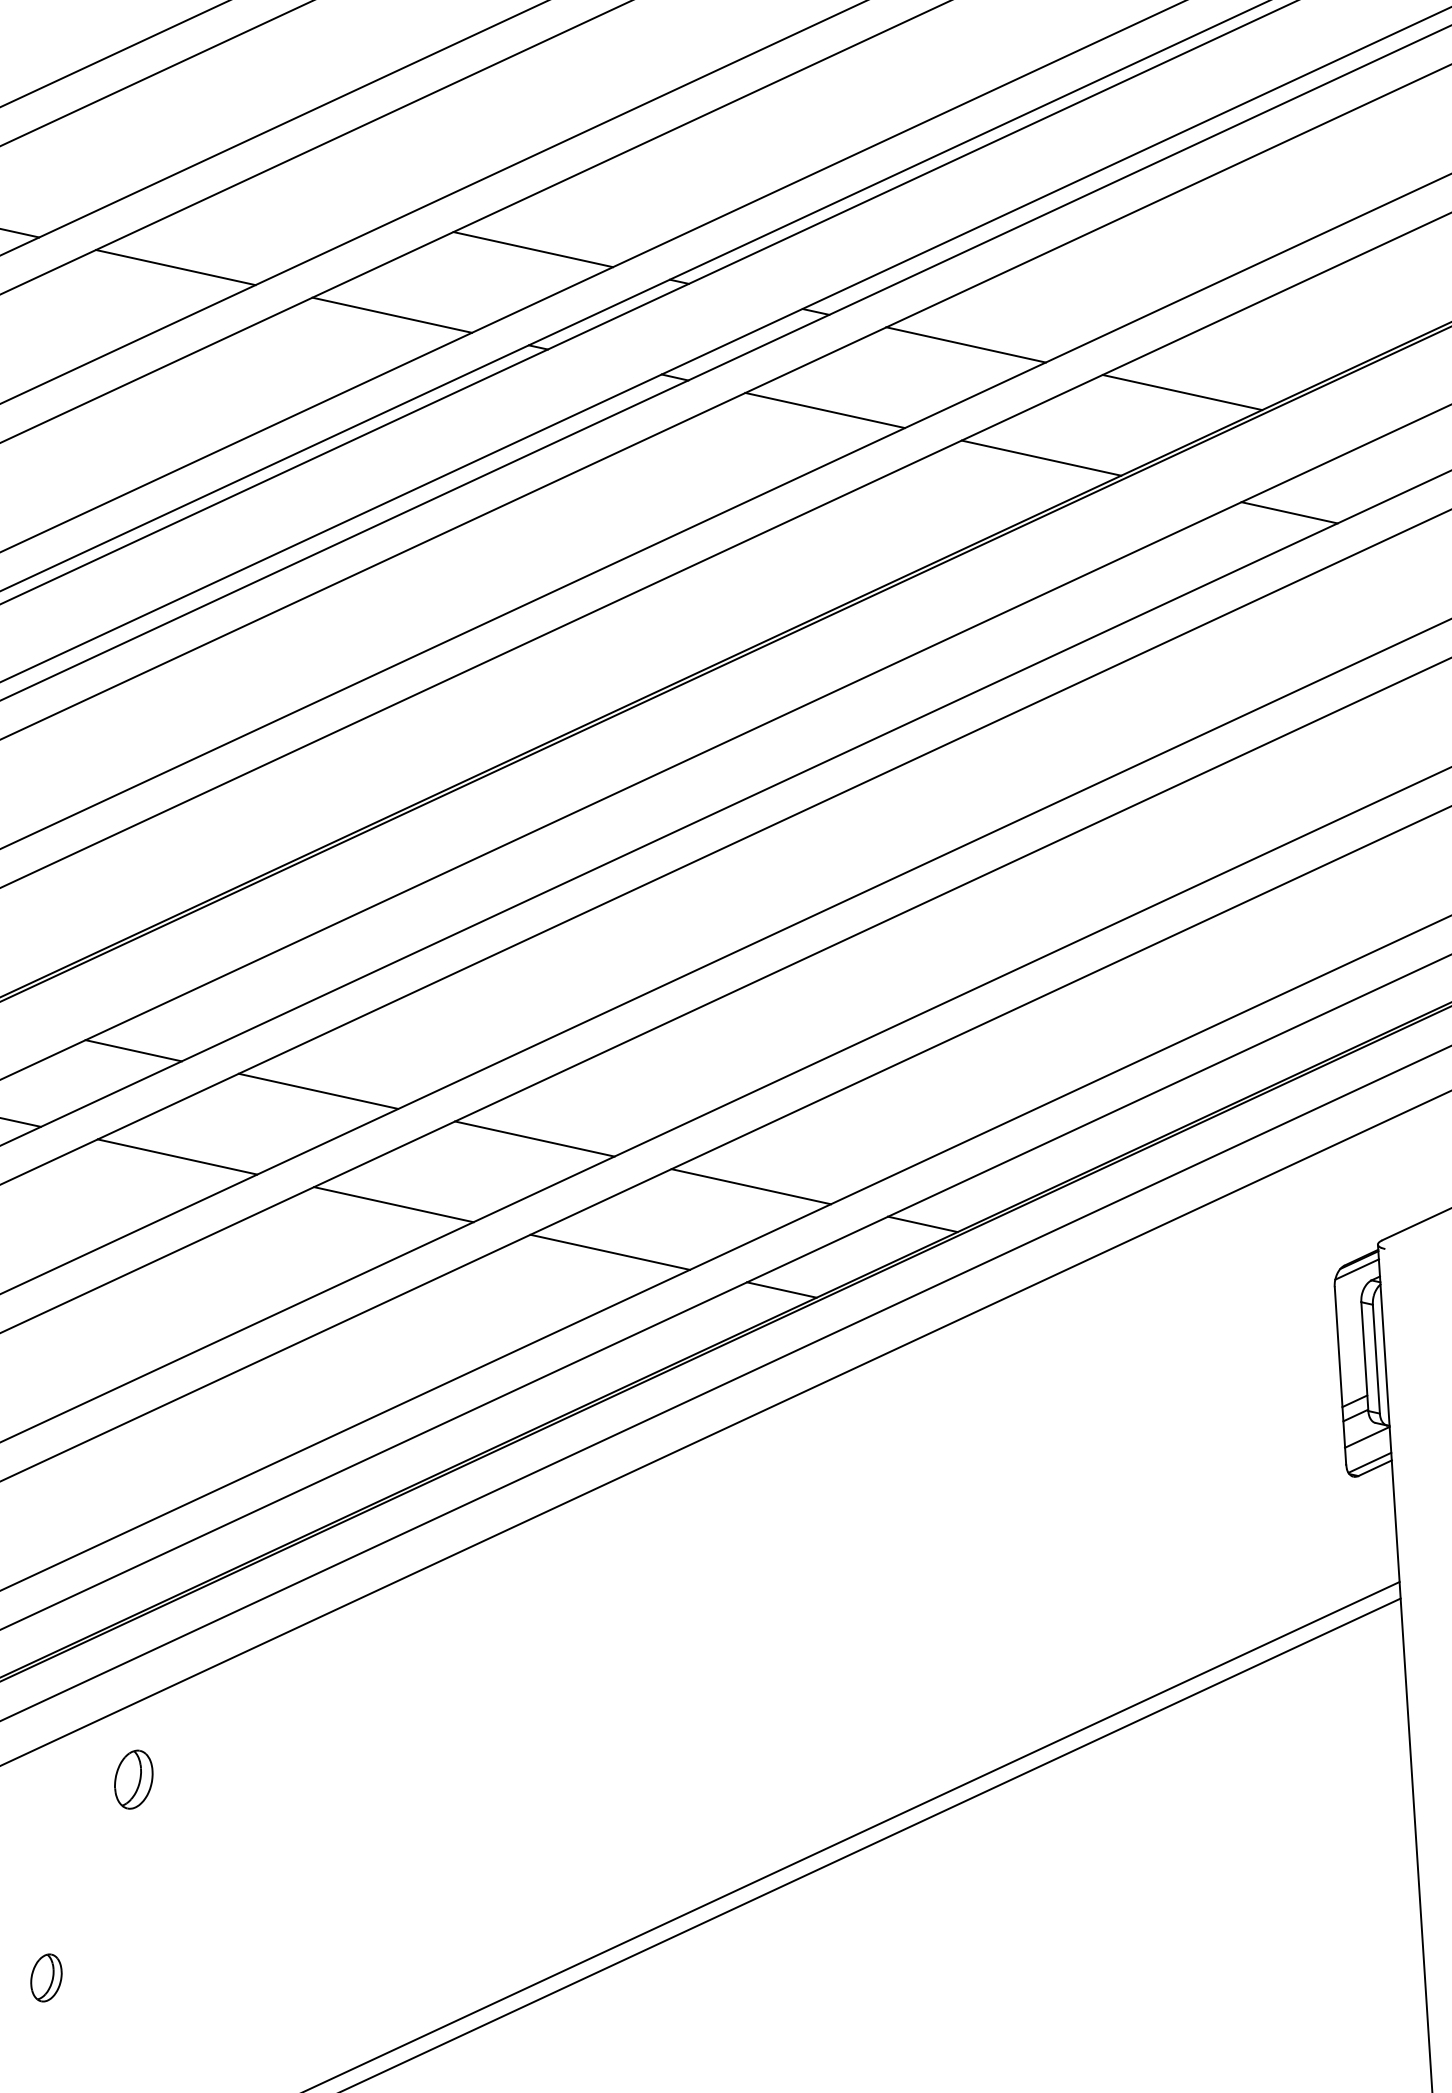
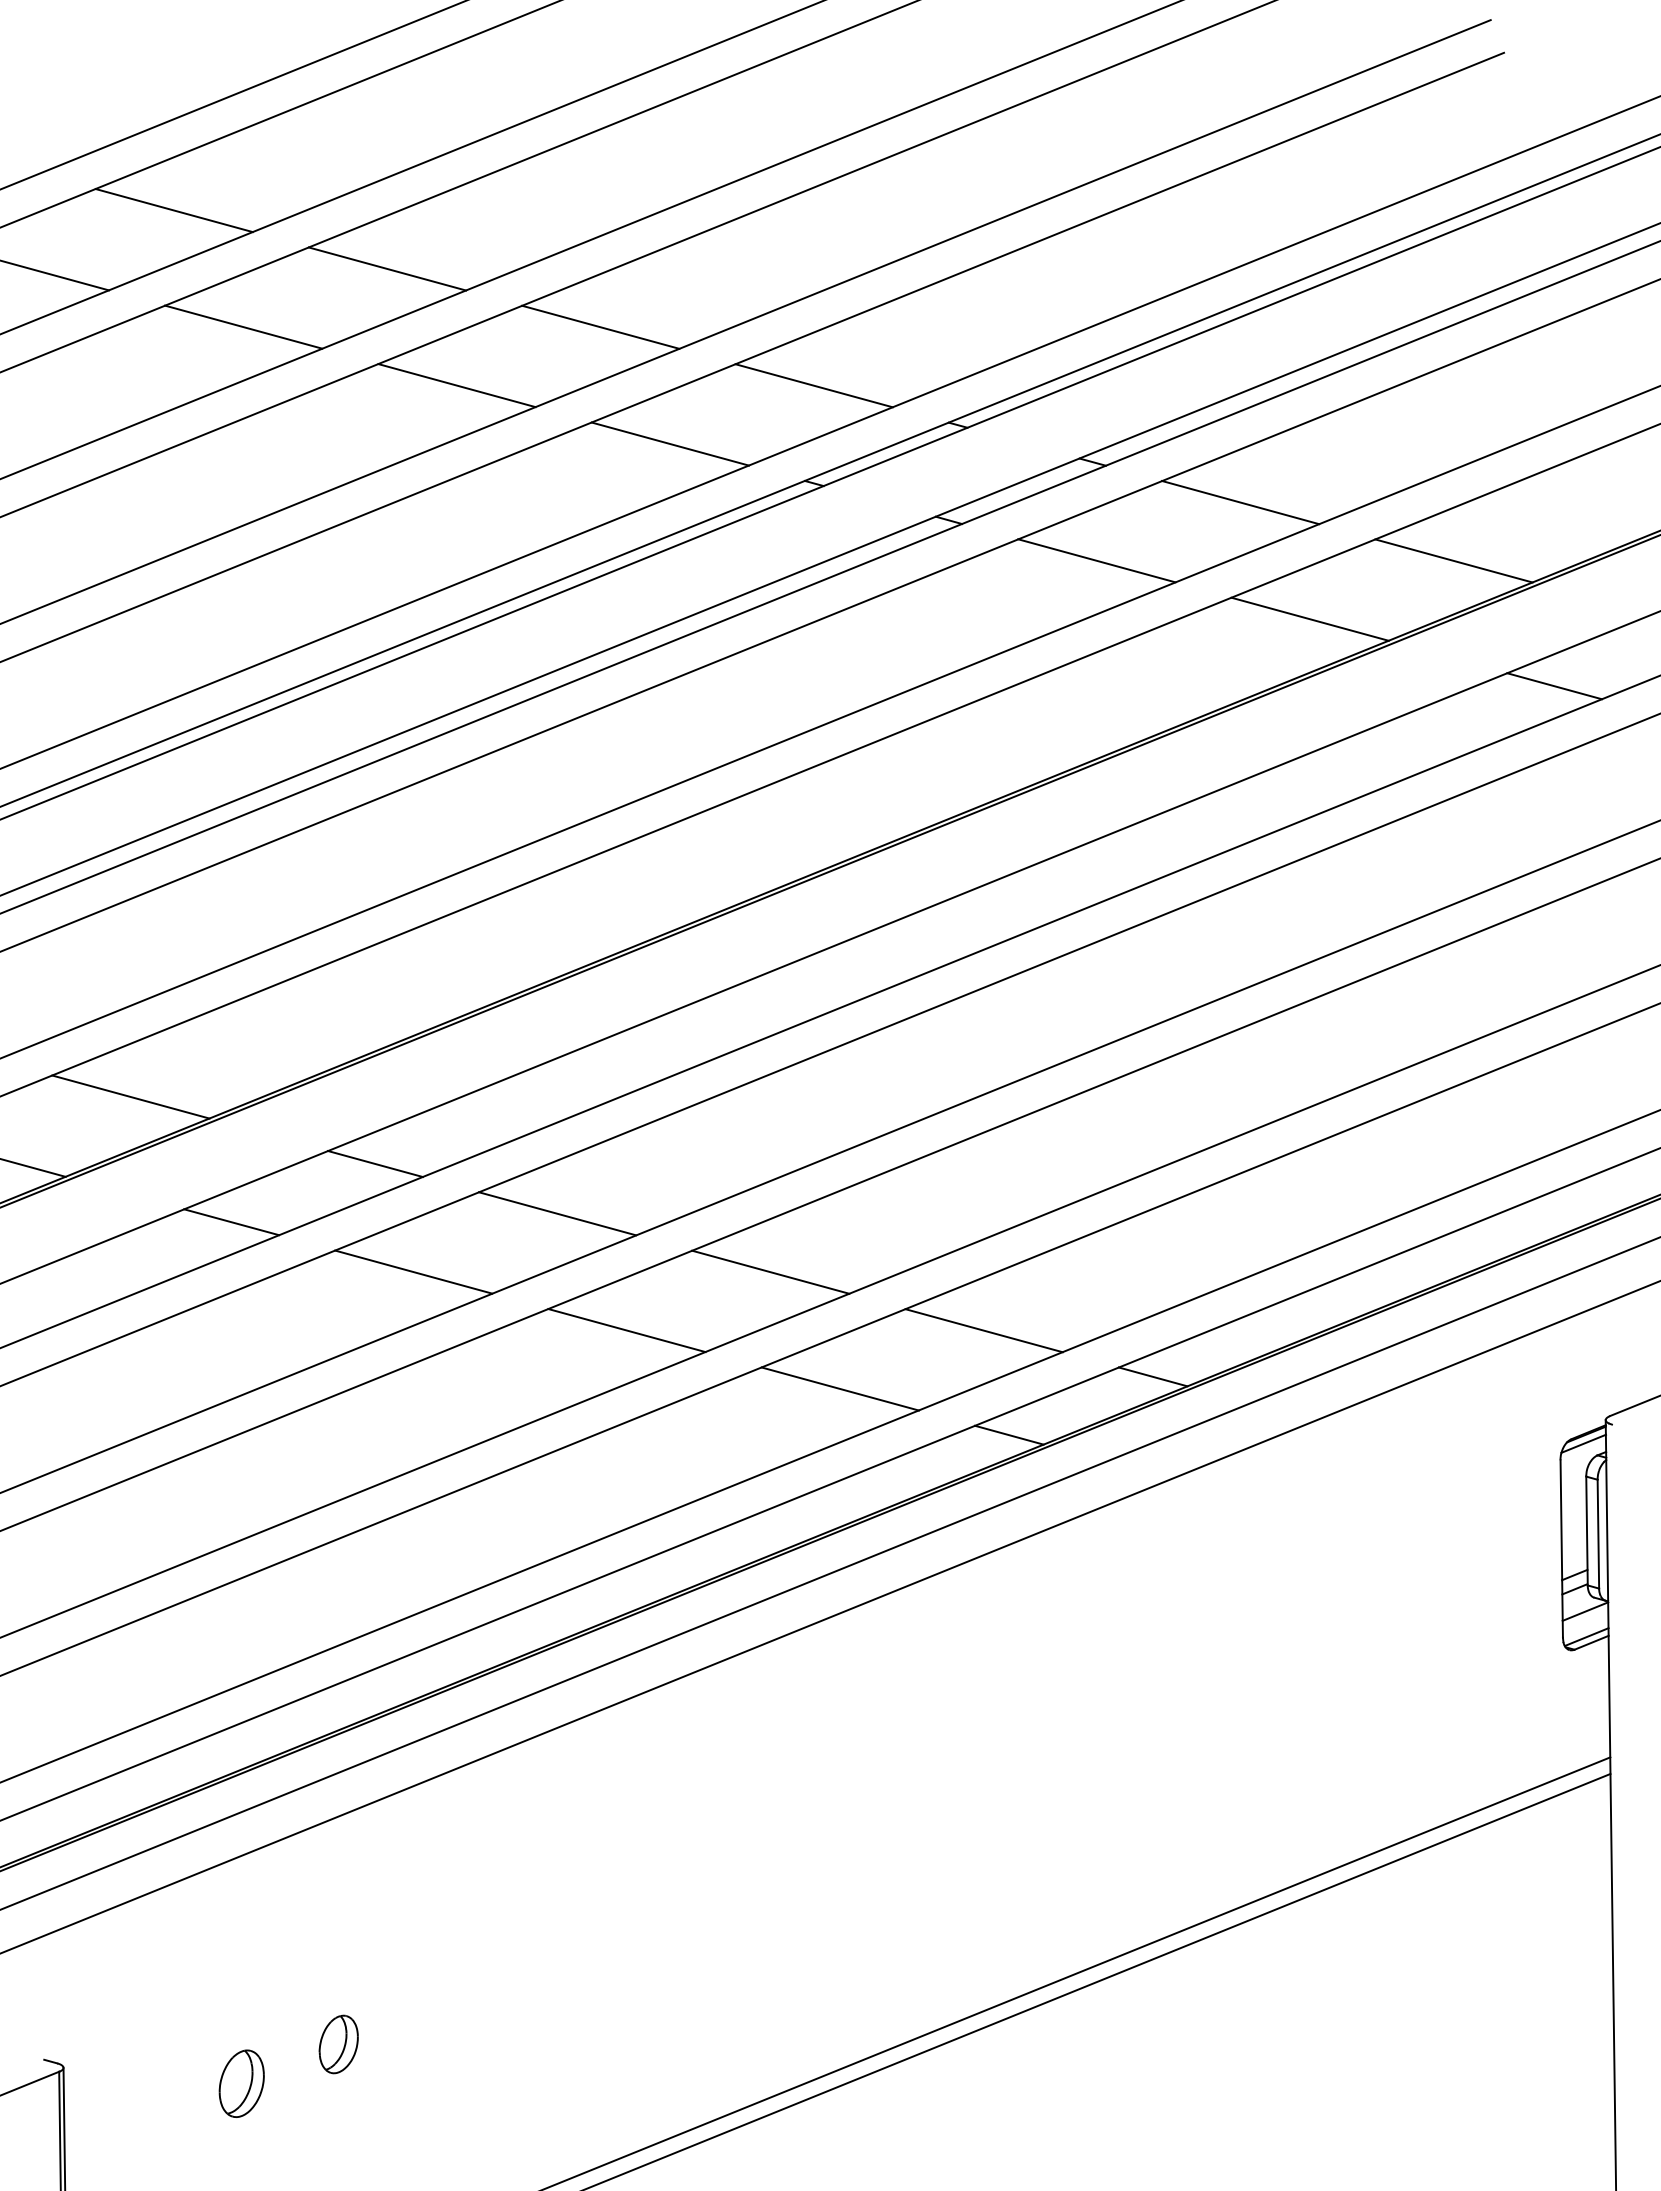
line: (100, 153) -> (387, 268), added
line: (316, 201) -> (600, 326), added
part: (133, 1779) -> (338, 2044), moved
part: (46, 1977) -> (241, 2083), size x1.43

